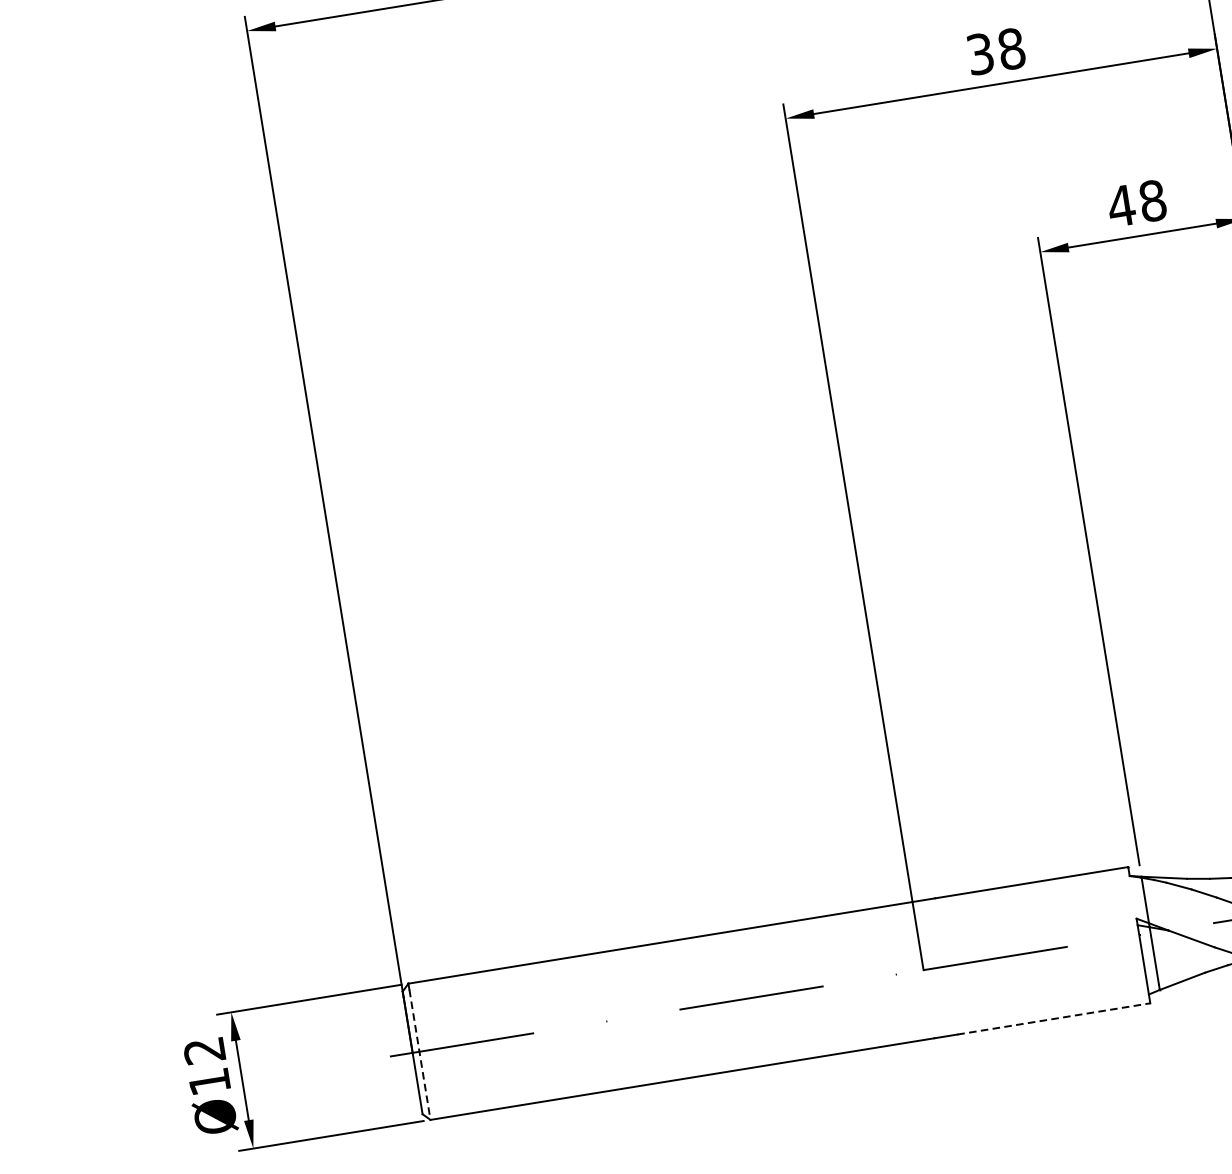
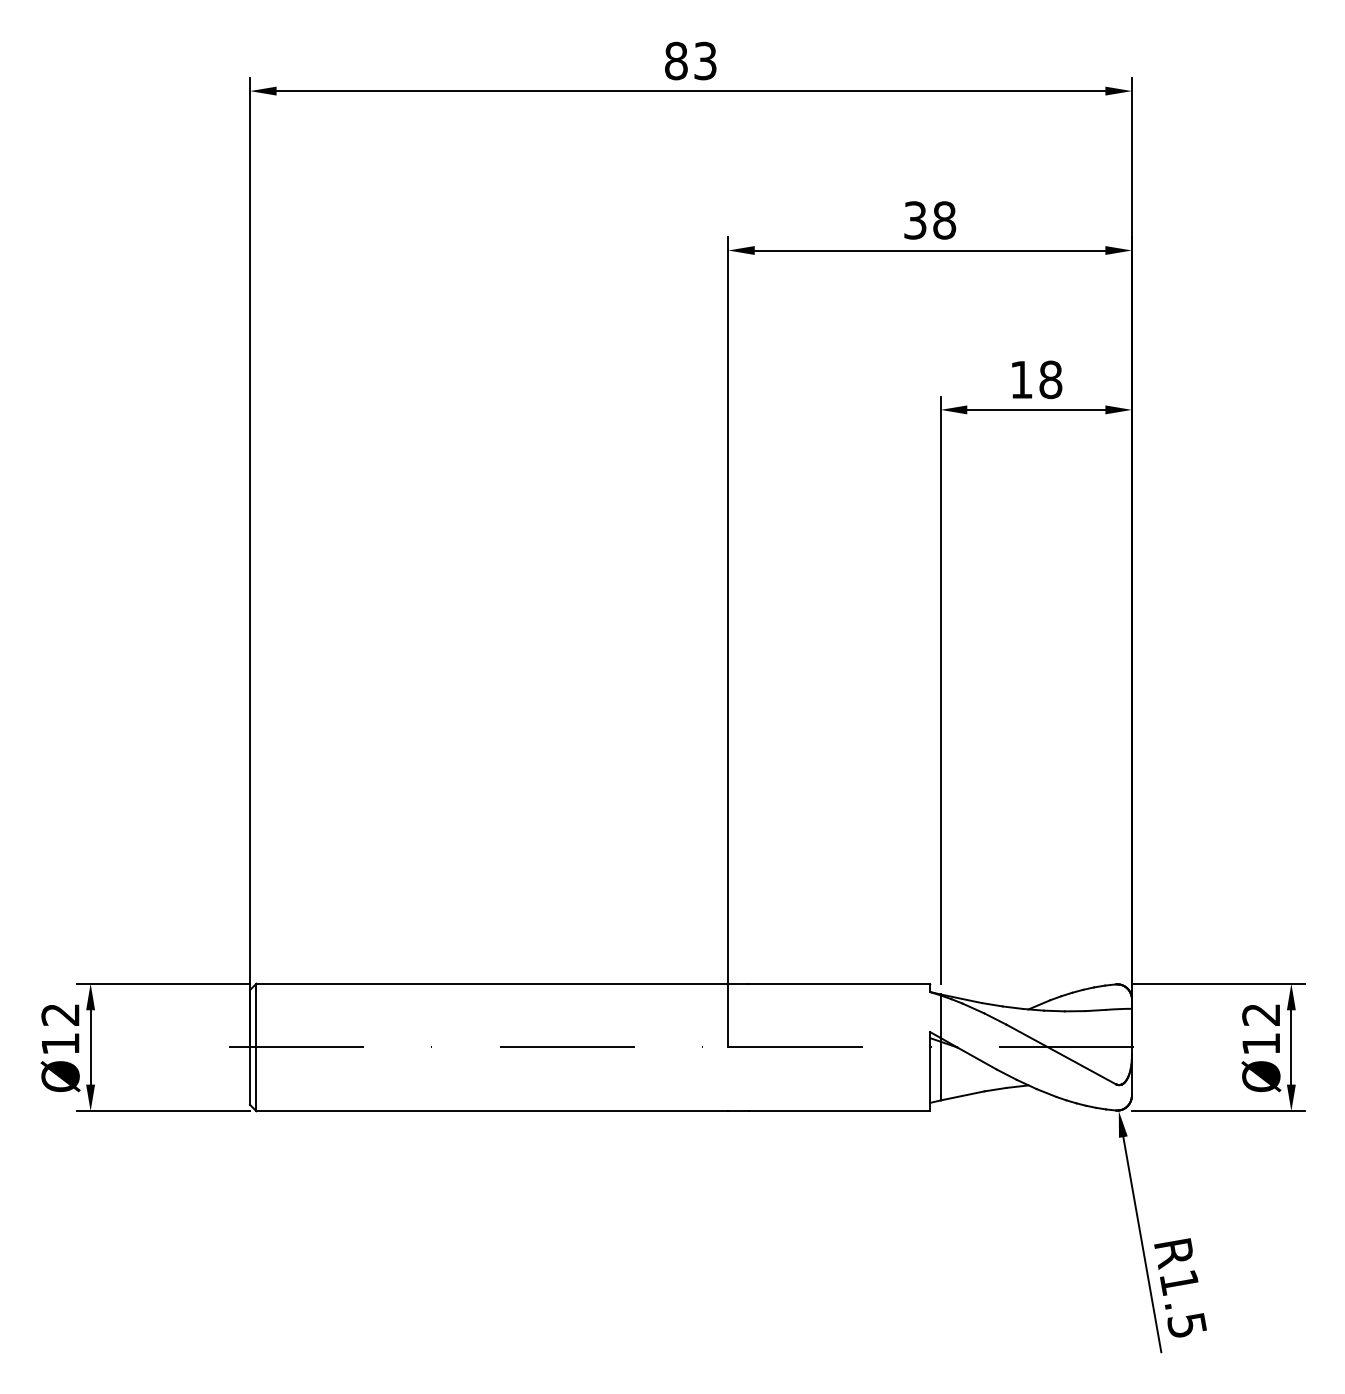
text: (1121, 205) -> (1021, 379), 48 -> 18
line: (1054, 1019) -> (840, 1111), dashed -> solid
line: (420, 1055) -> (256, 1050), dashed -> solid

